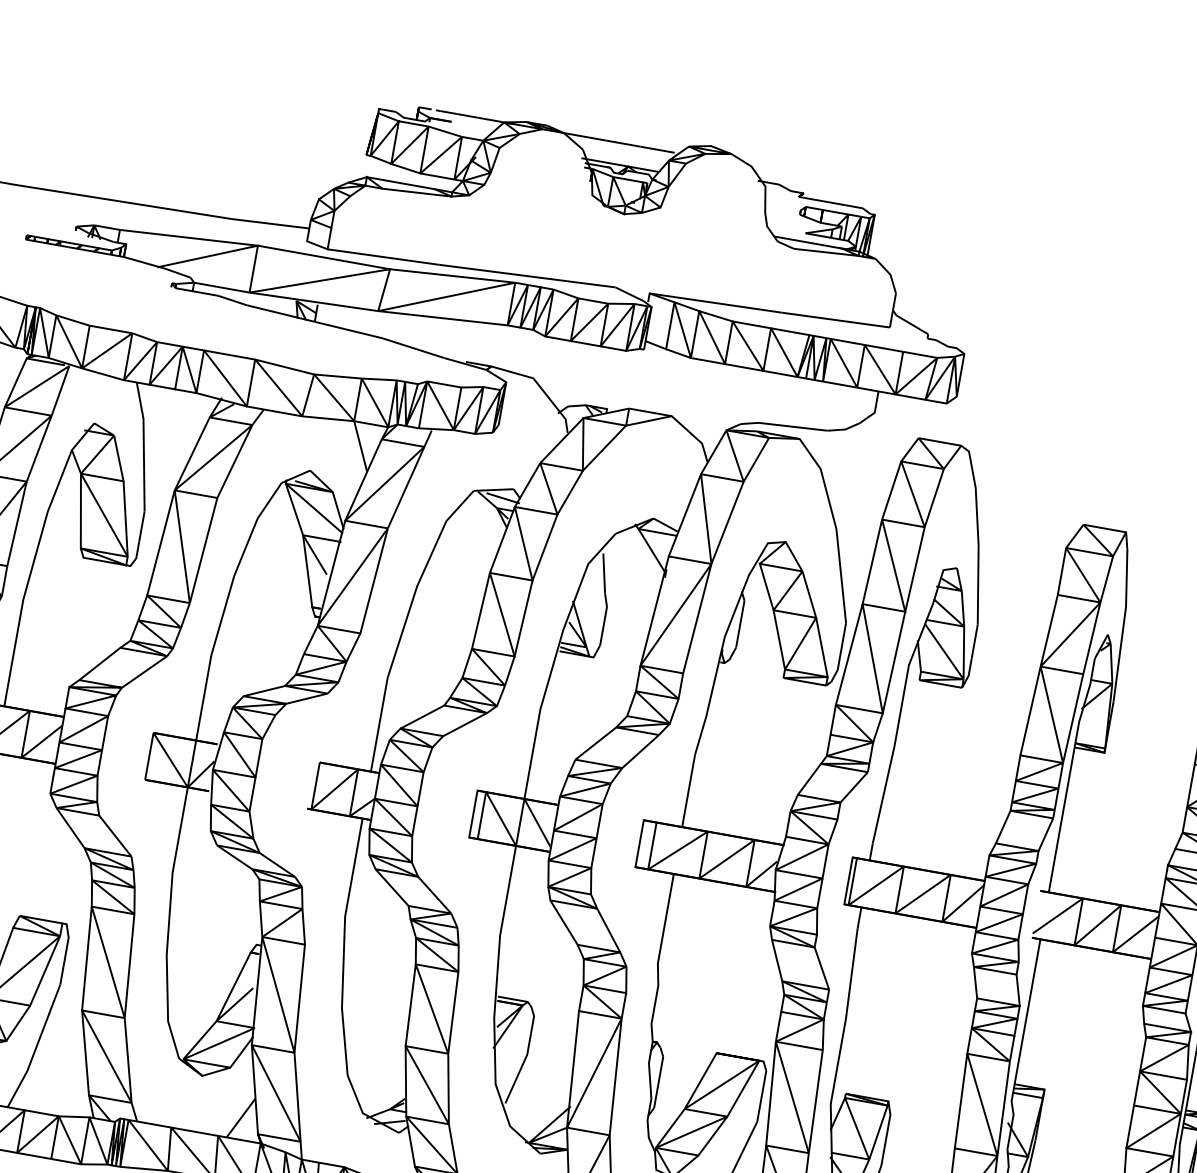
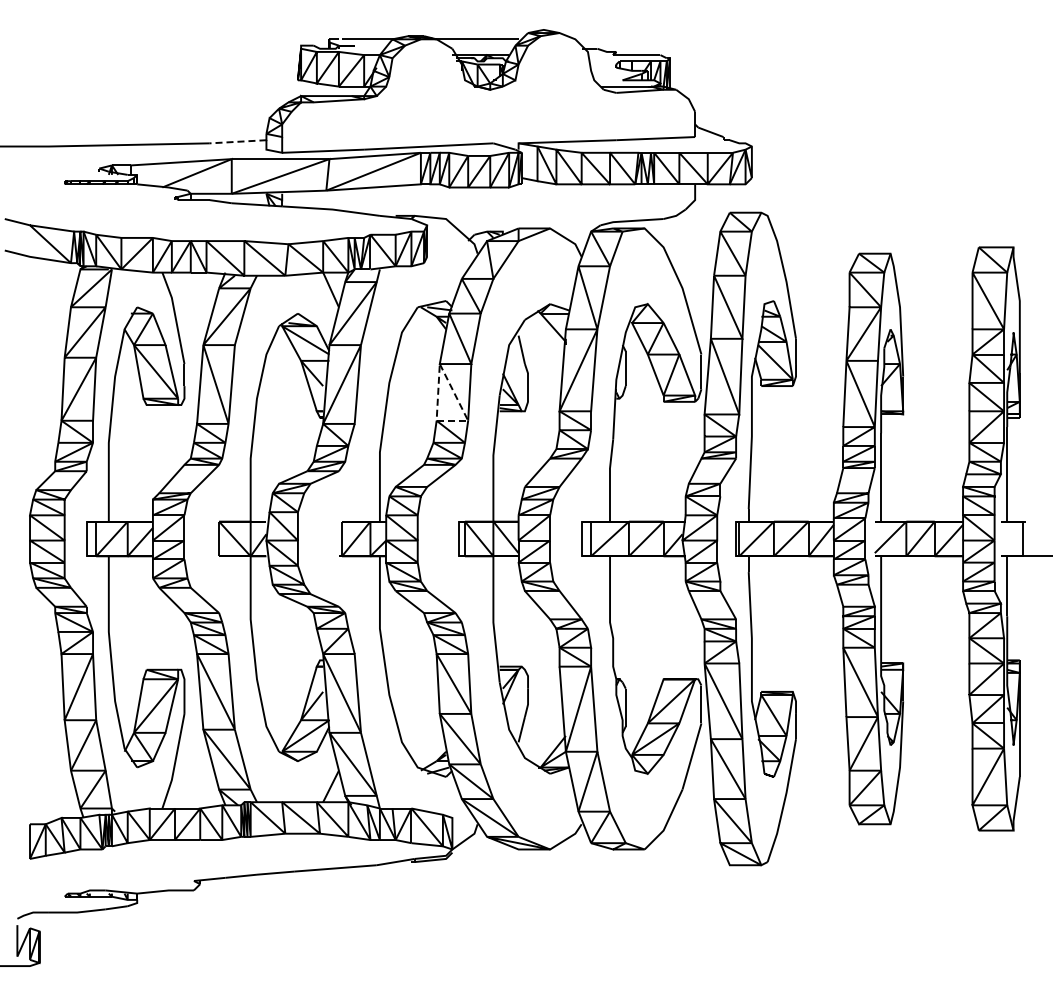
line: (271, 223) -> (238, 141), solid -> dashed
line: (497, 653) -> (455, 420), solid -> dashed

